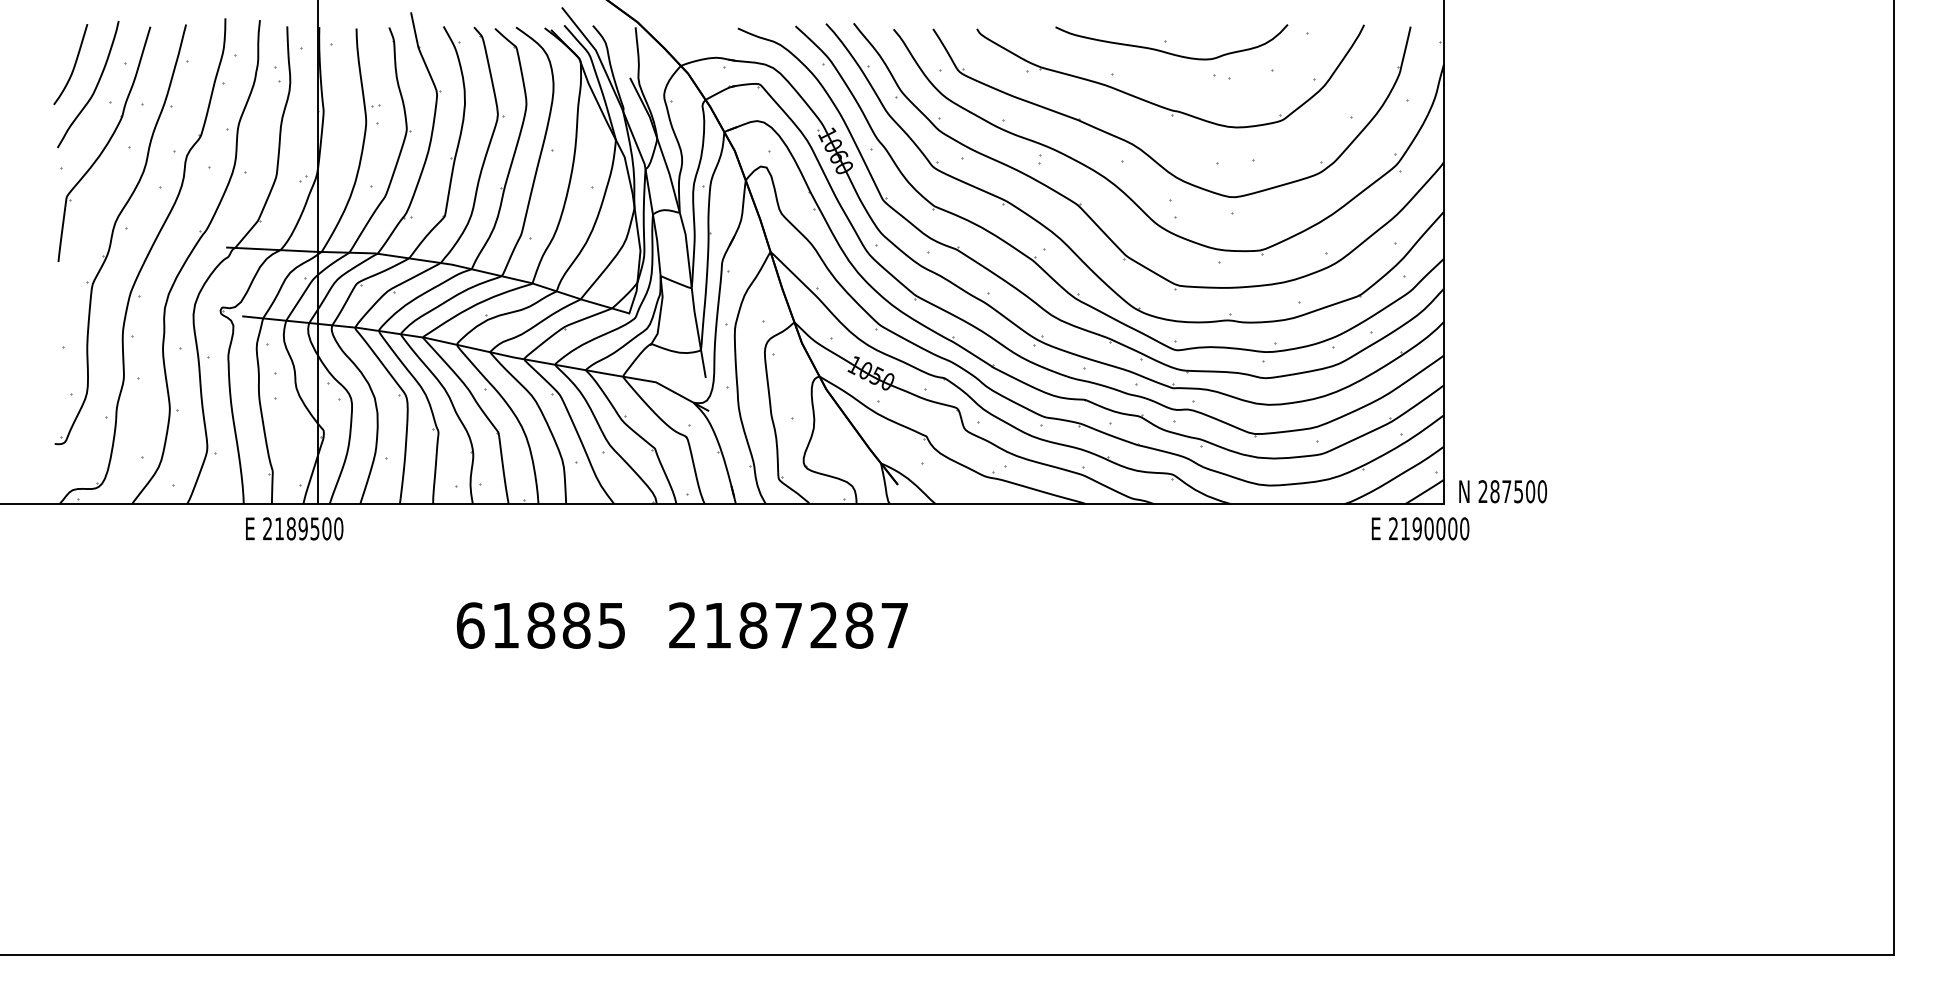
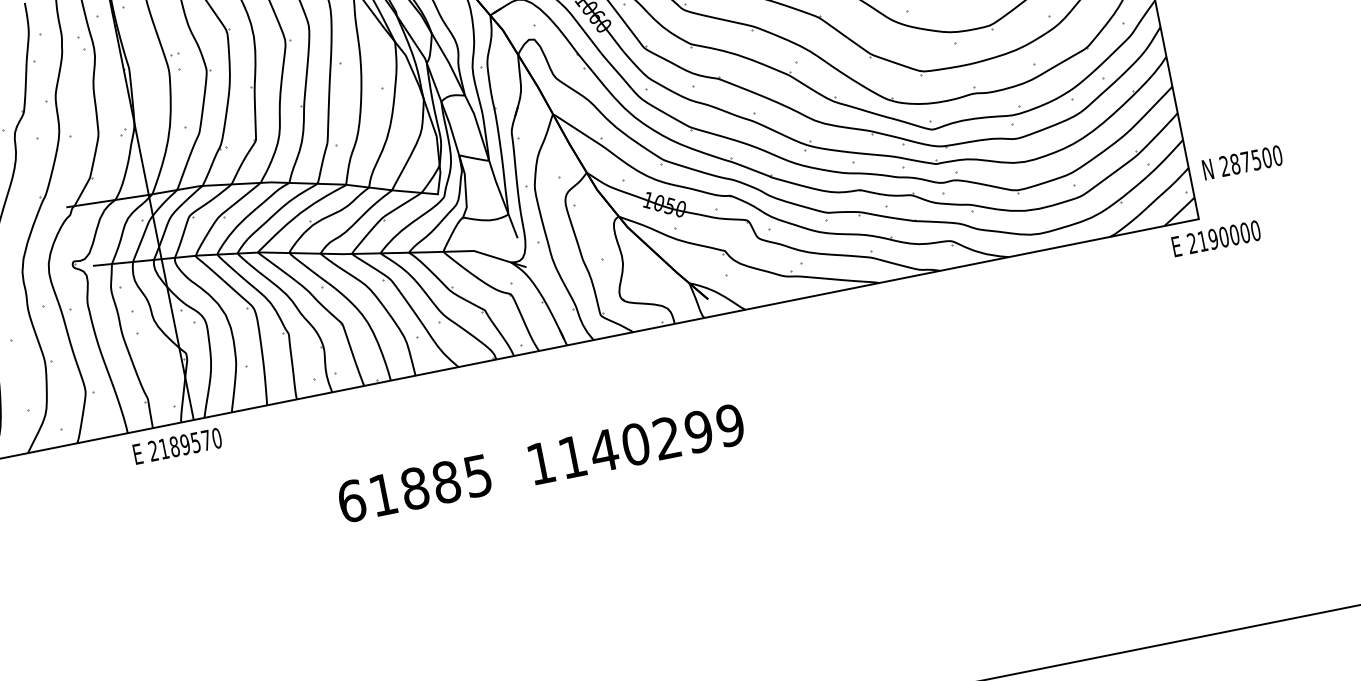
text: (1502, 491) -> (1241, 162), moved
text: (326, 528) -> (206, 440), 2189500 -> 2189570
text: (1420, 528) -> (1216, 238), moved
text: (788, 625) -> (635, 444), 2187287 -> 1140299

